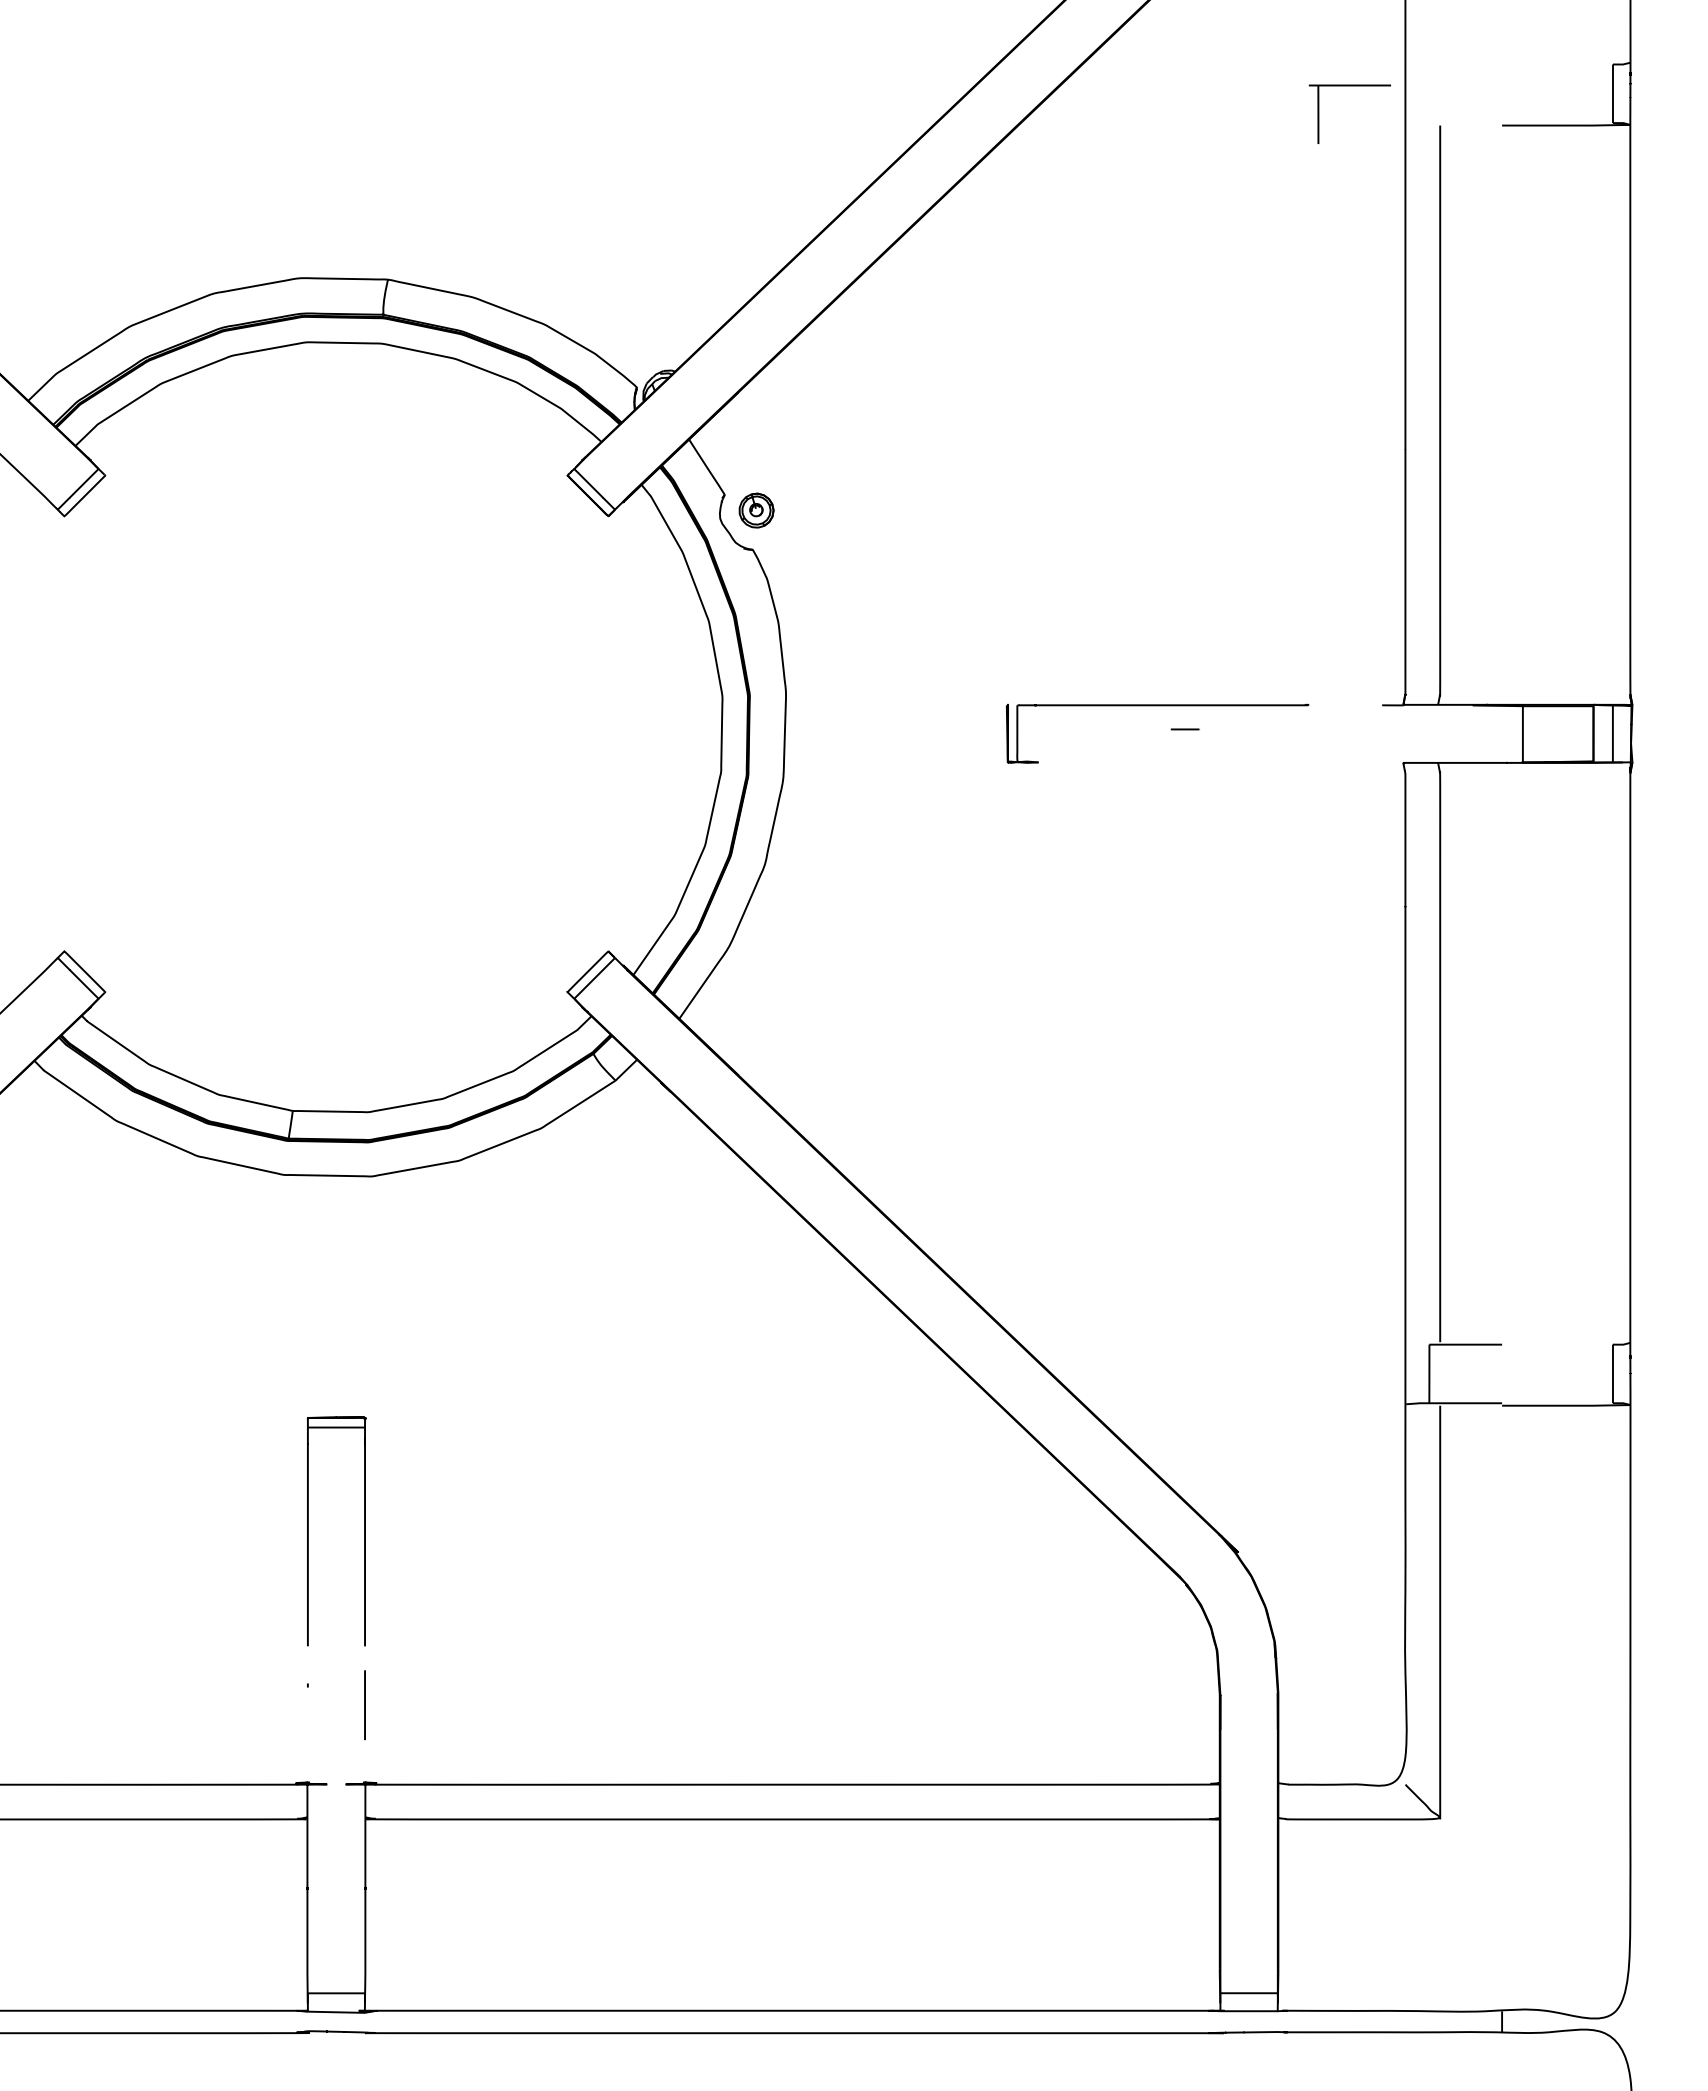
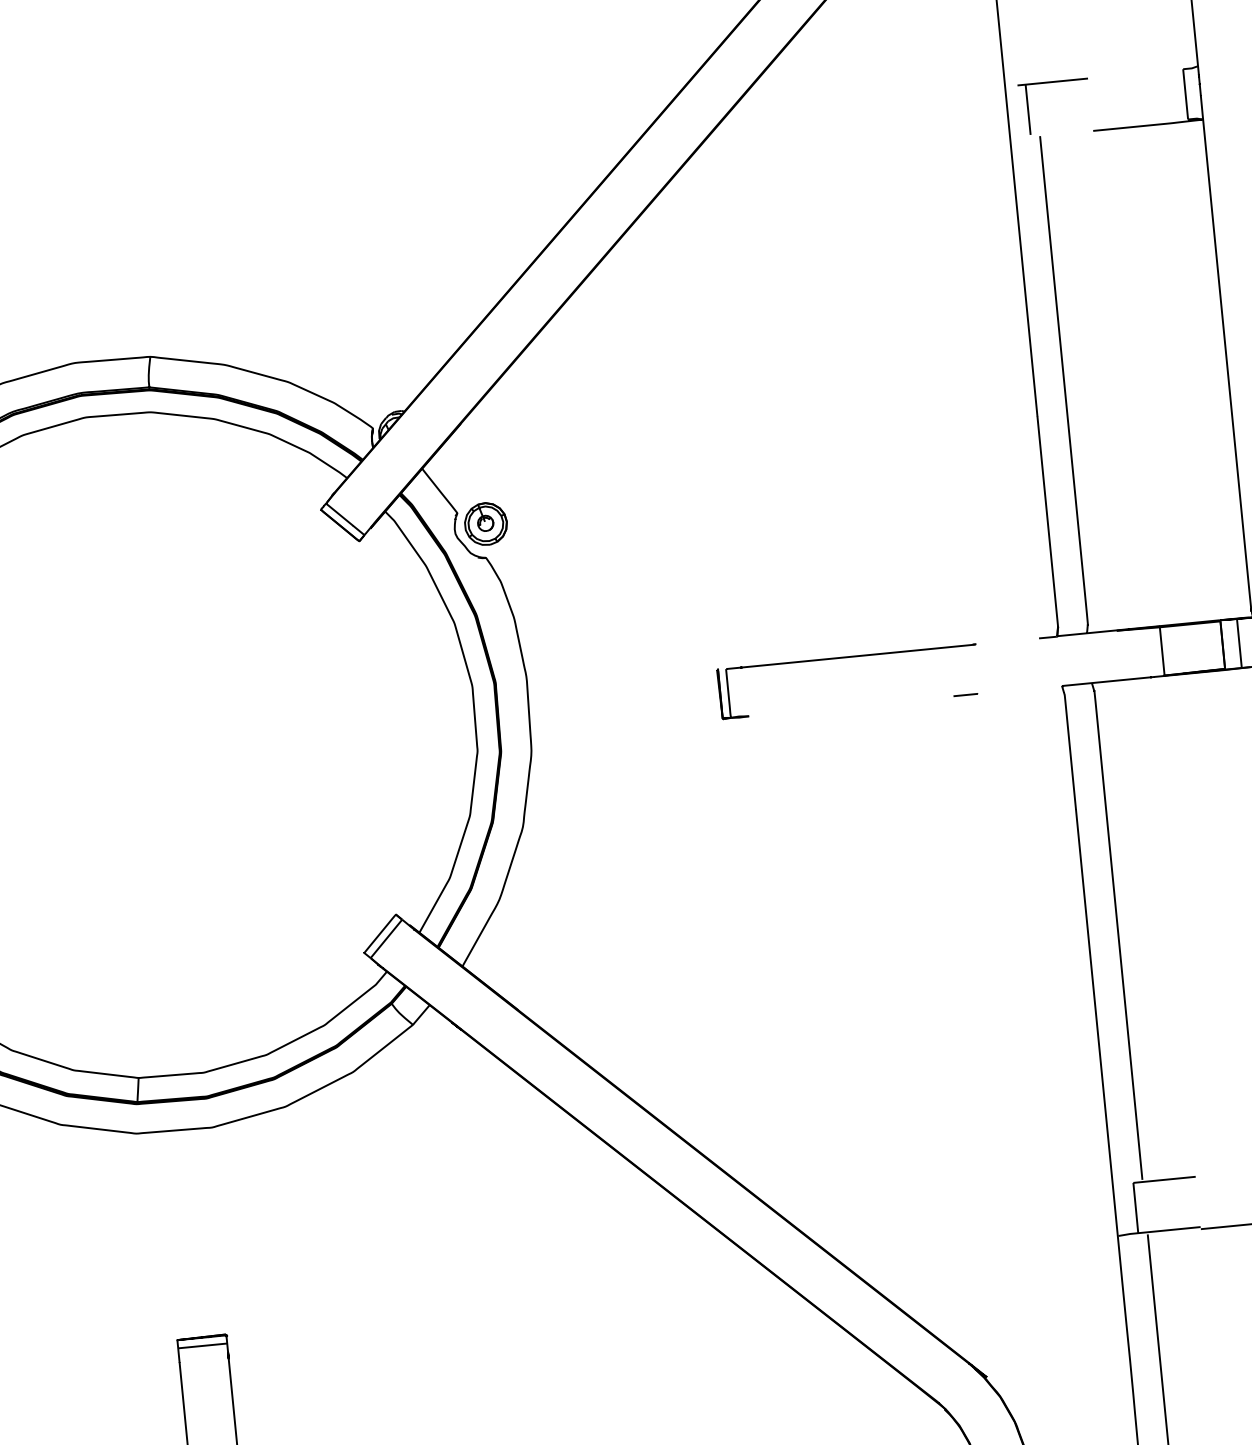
part: (1349, 86) -> (1052, 82), moved
part: (756, 510) -> (485, 523), size x1.43
line: (1184, 729) -> (965, 695), moved

